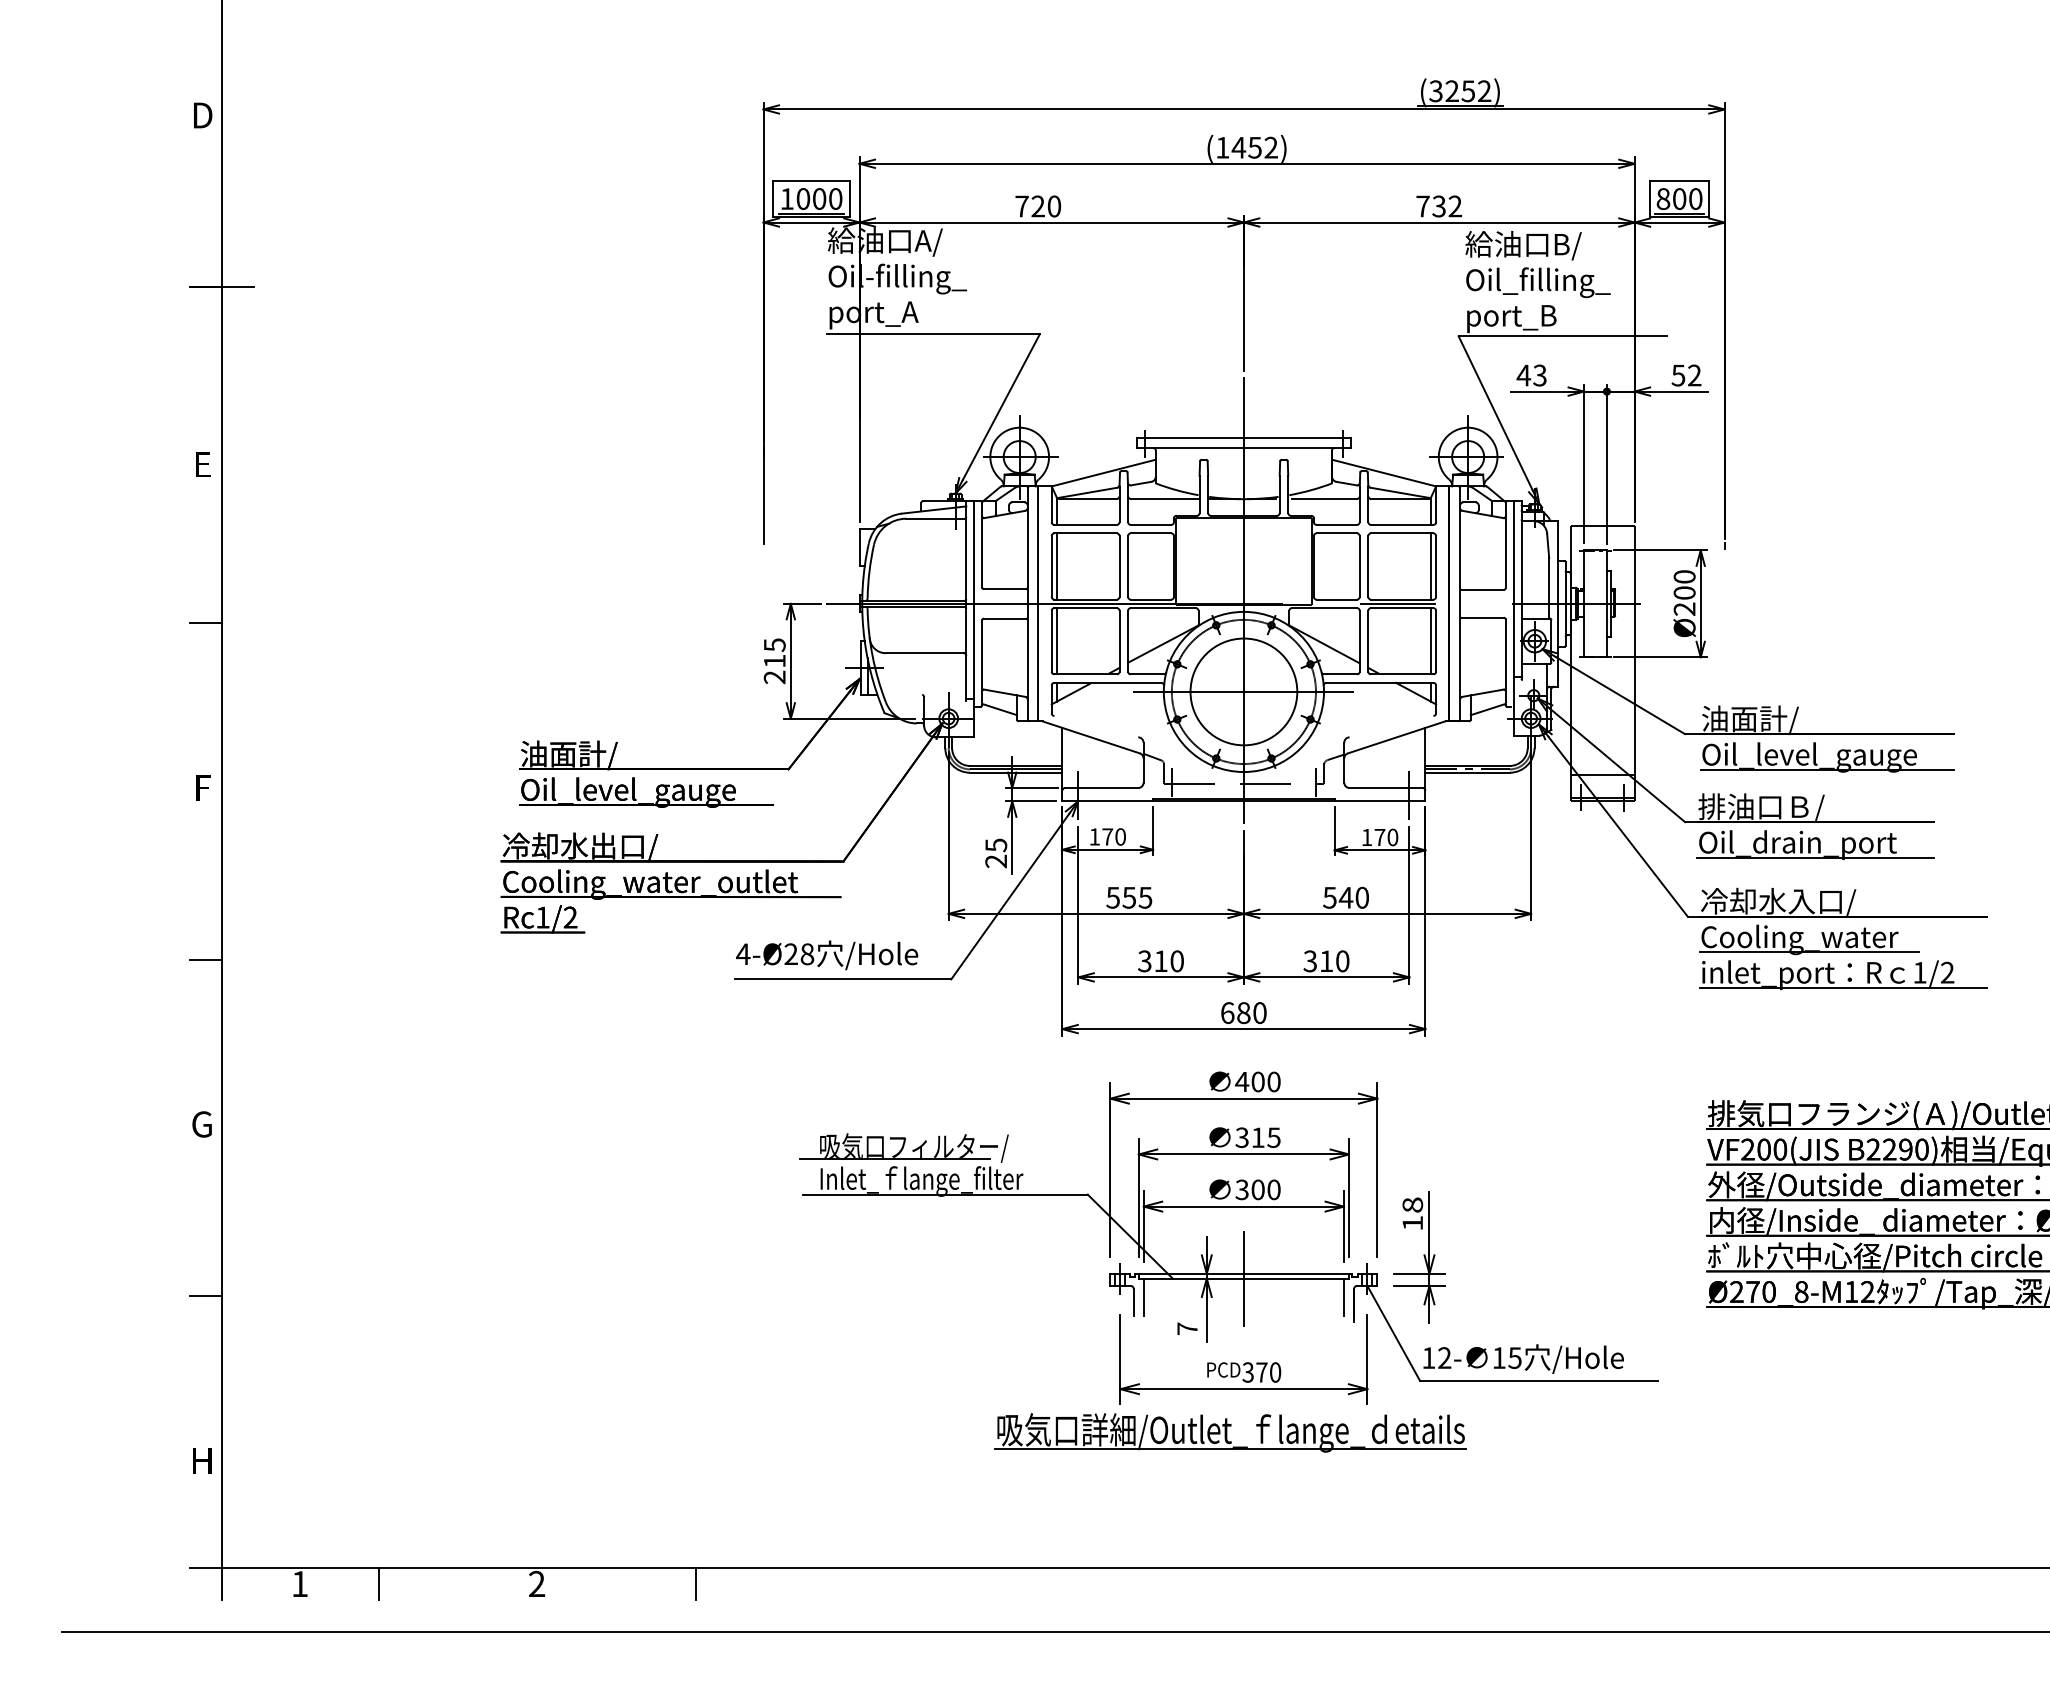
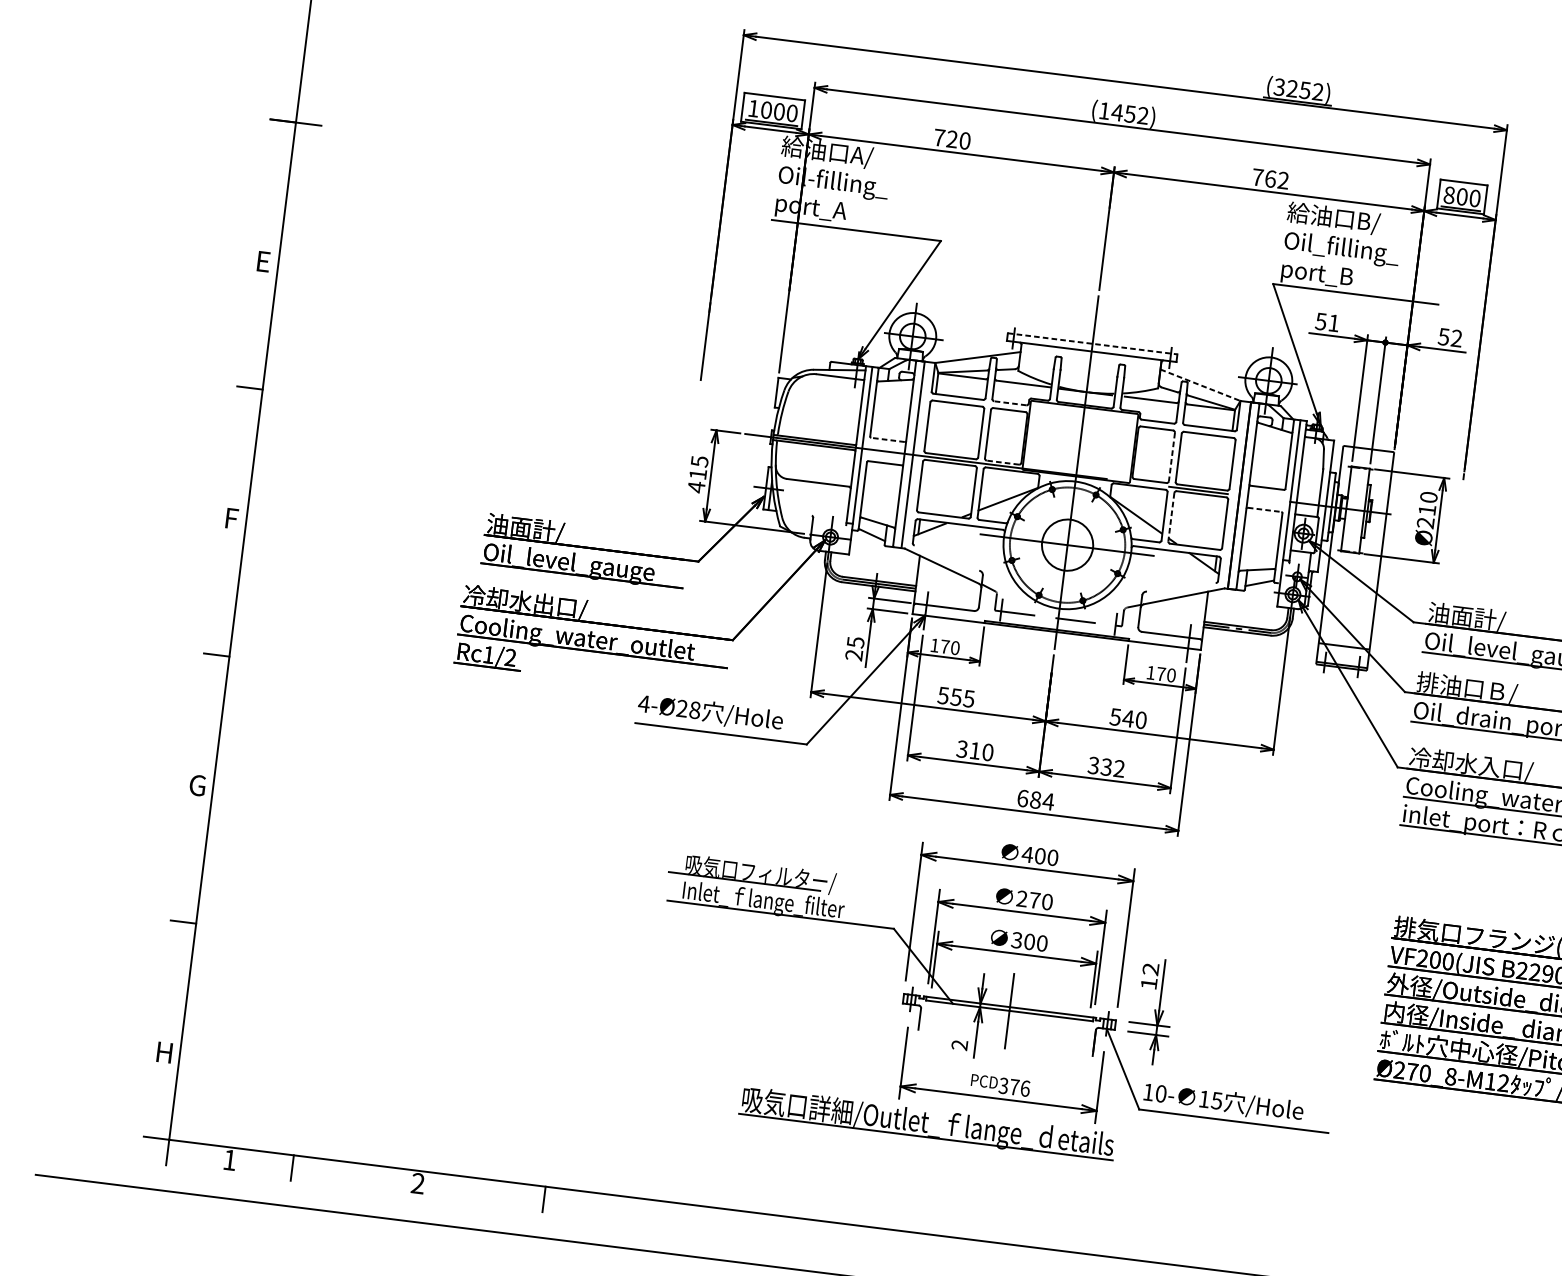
text: (1439, 206) -> (1270, 179), 732 -> 762
text: (1531, 375) -> (1327, 322), 43 -> 51
line: (1243, 438) -> (1092, 343), solid -> dashed
line: (1384, 473) -> (1200, 385), solid -> dashed
line: (1150, 524) -> (1009, 402), solid -> dashed
line: (1057, 566) -> (931, 427), removed
line: (1430, 566) -> (1228, 464), removed
line: (1359, 567) -> (1171, 457), solid -> dashed
line: (1004, 589) -> (887, 440), solid -> dashed
text: (1684, 592) -> (1427, 509), Ø200 -> Ø210
line: (1150, 599) -> (1002, 462), solid -> dashed
line: (1483, 617) -> (1265, 509), solid -> dashed
line: (1057, 641) -> (924, 486), removed
line: (1368, 641) -> (1171, 517), solid -> dashed
line: (1430, 641) -> (1220, 523), removed
text: (774, 677) -> (696, 487), 215 -> 415
circle: (1243, 691) -> (1067, 544), size x0.6
text: (1334, 961) -> (1112, 768), 310 -> 332
text: (1259, 1013) -> (1048, 802), 680 -> 684
text: (1257, 1137) -> (1034, 900), 315 -> 270
text: (1412, 1204) -> (1150, 968), 18 -> 12
line: (1143, 1297) -> (927, 1016), removed
line: (1344, 1297) -> (1087, 1035), removed
text: (1187, 1328) -> (959, 1044), 7 -> 2
text: (1444, 1358) -> (1160, 1094), 12- -> 10-
text: (1275, 1372) -> (1025, 1088), 370 -> 376
part: (1230, 1432) -> (927, 1123), moved

